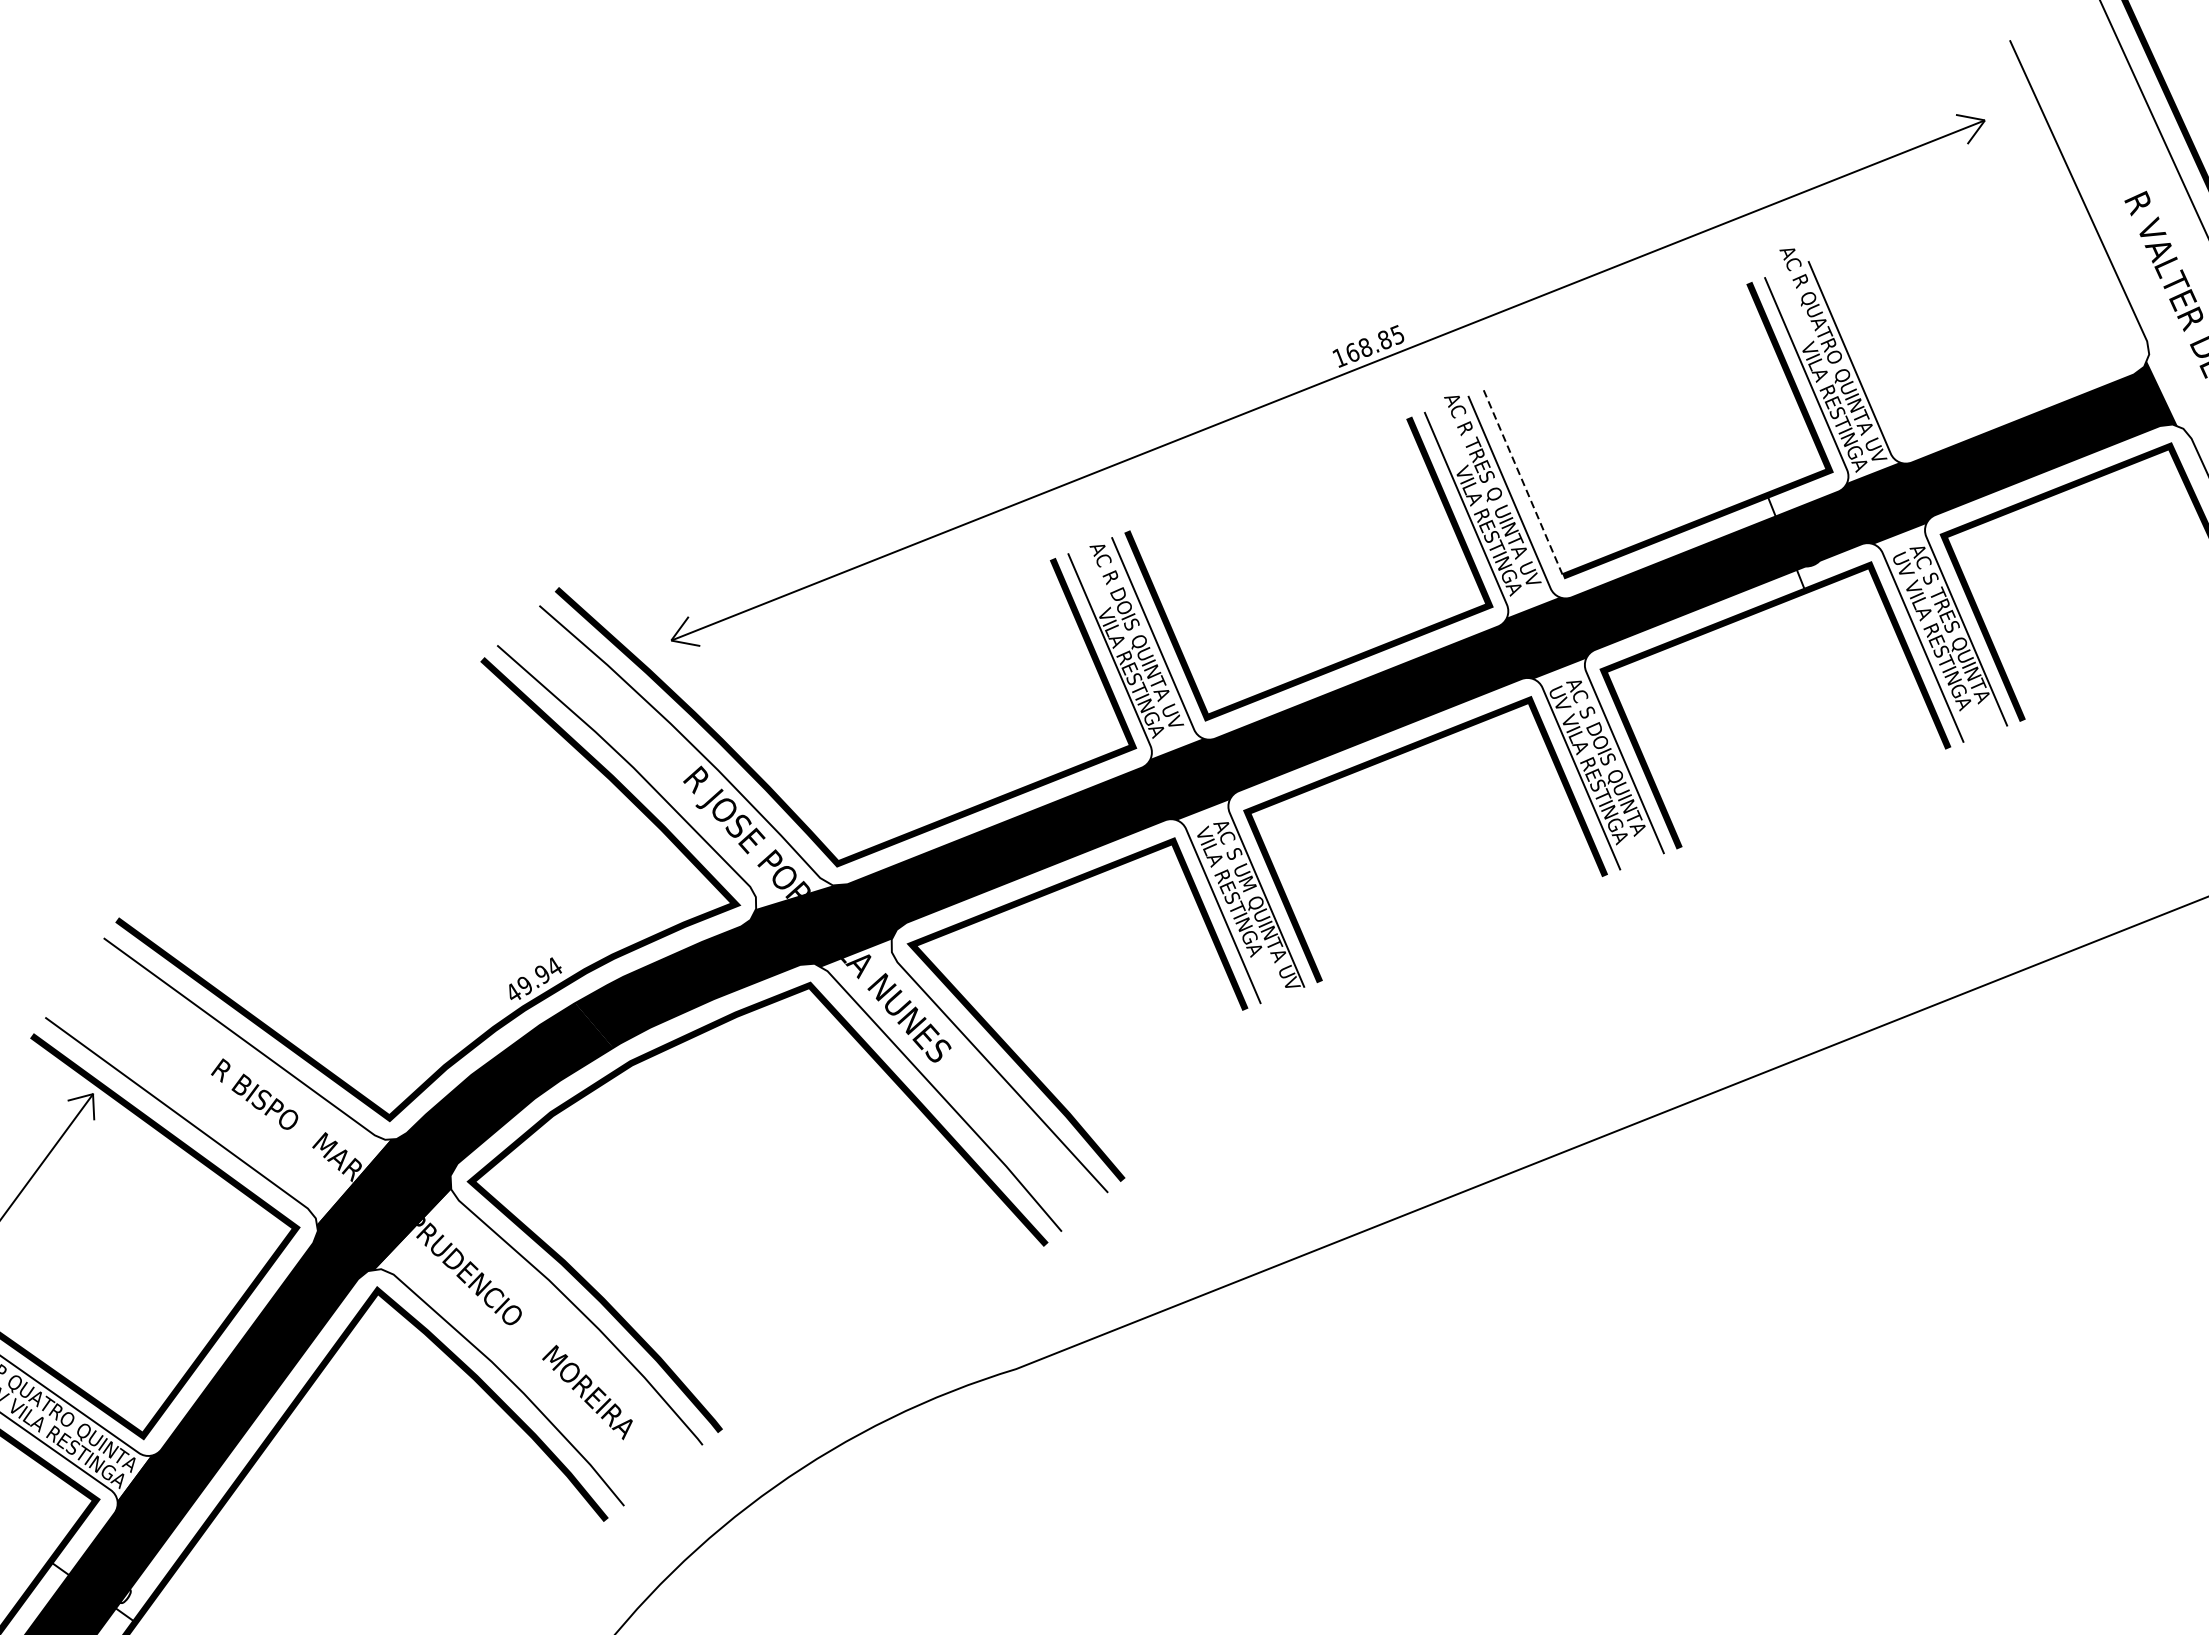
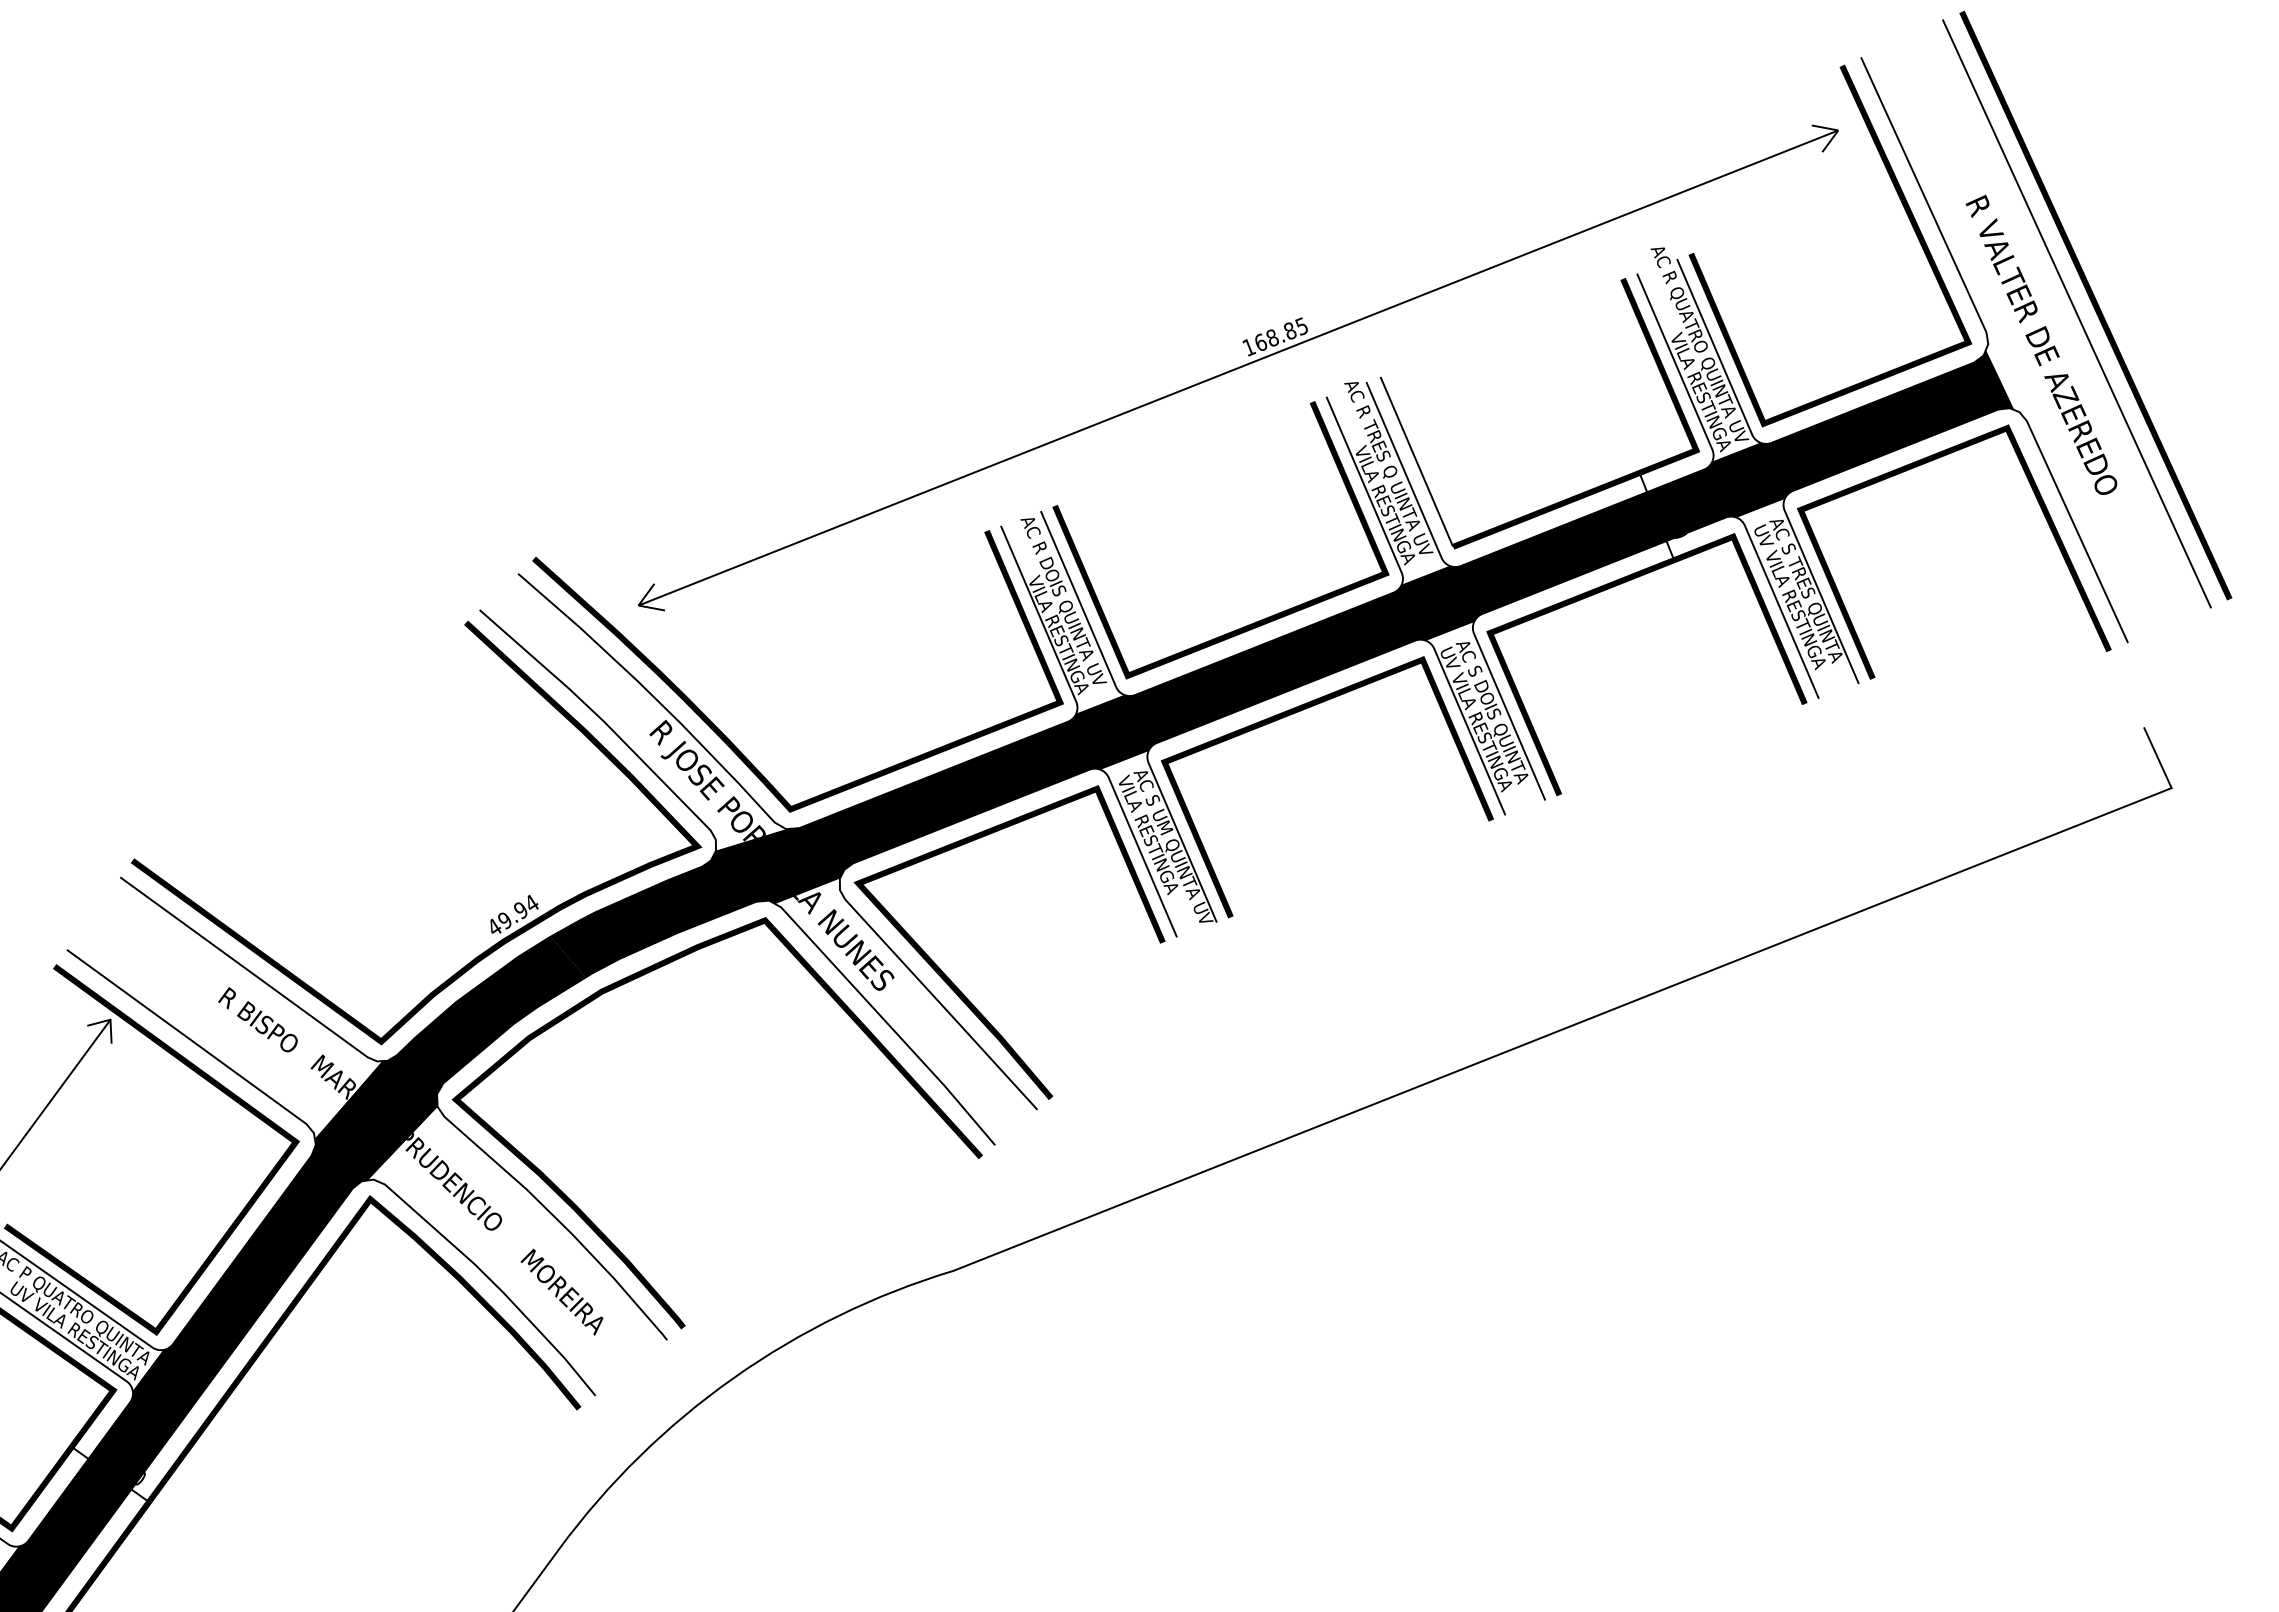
line: (2058, 210) -> (1905, 212), added
line: (1523, 483) -> (1416, 462), dashed -> solid

